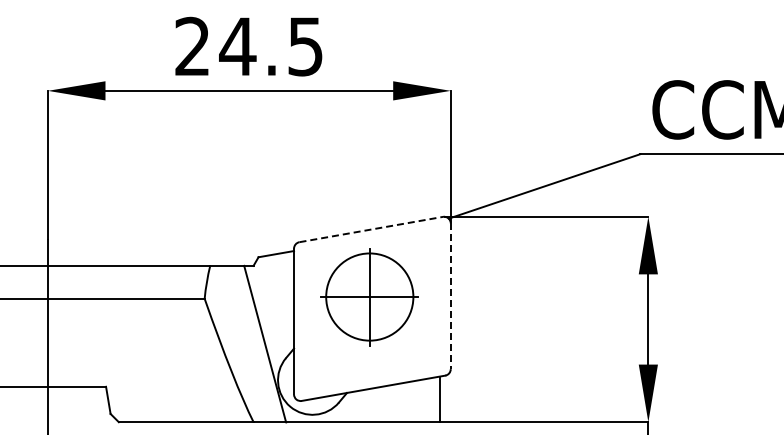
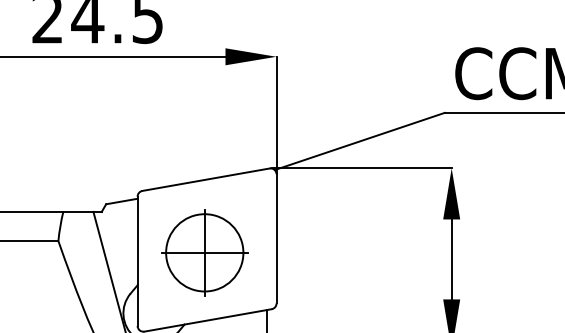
line: (371, 229) -> (206, 179), dashed -> solid
line: (450, 296) -> (276, 239), dashed -> solid
part: (369, 297) -> (204, 253), moved

